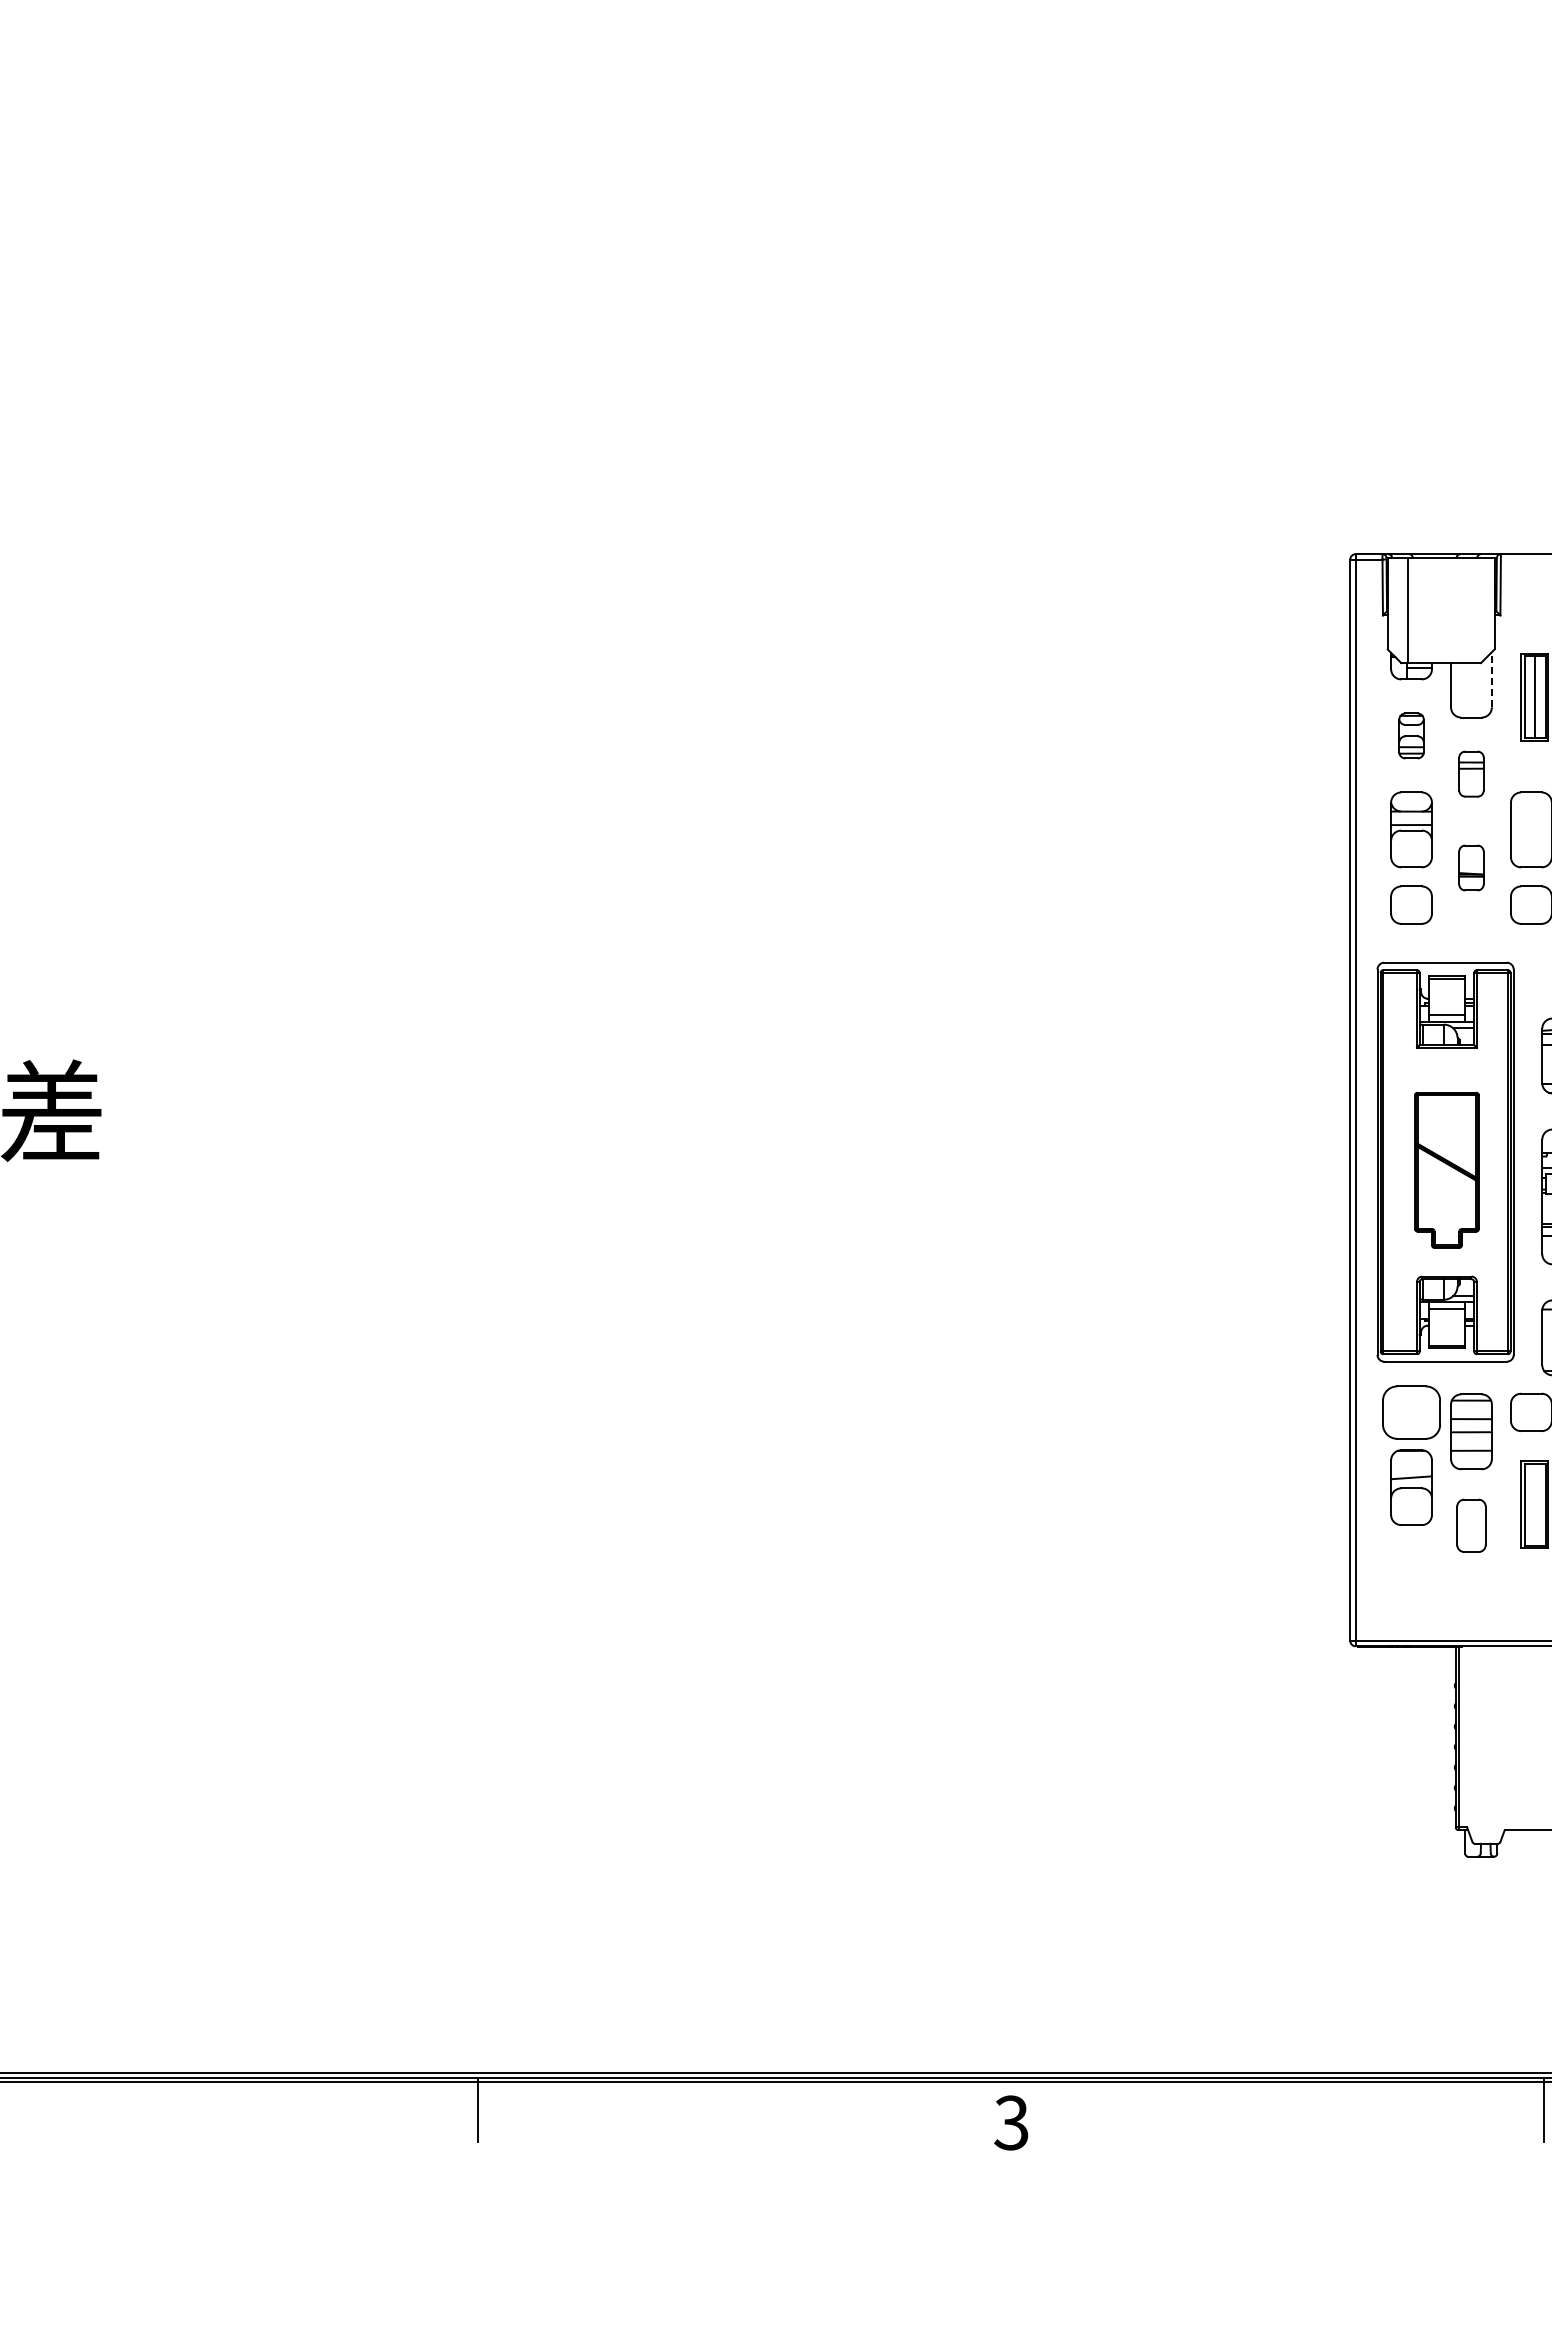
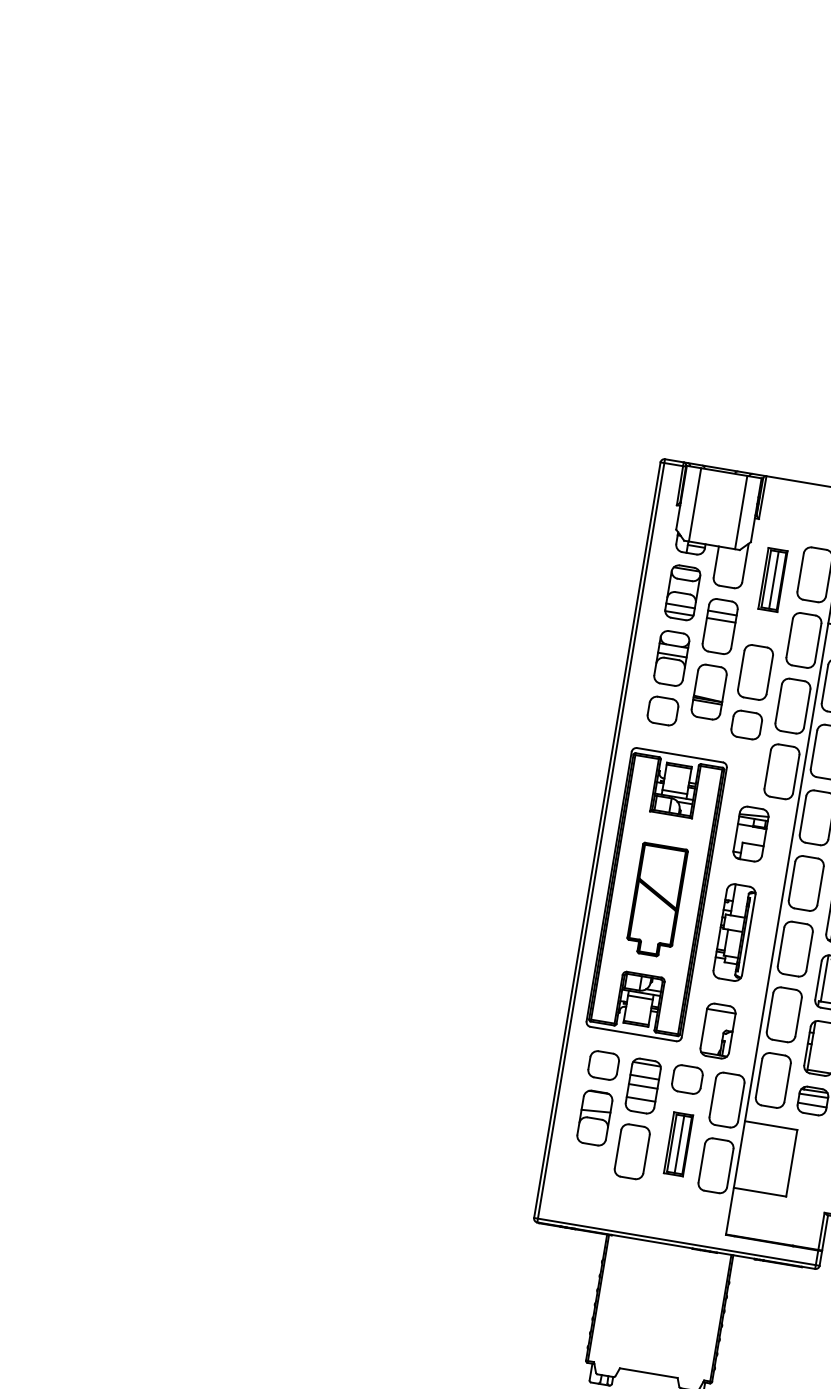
line: (1474, 610) -> (741, 512), added
line: (1491, 679) -> (745, 562), dashed -> solid
part: (1411, 735) -> (682, 592), size x1.67
part: (1471, 773) -> (720, 626), size x1.67
part: (1471, 867) -> (709, 691), size x1.67
part: (1411, 1411) -> (603, 1064), size x0.71
line: (1535, 1504) -> (679, 1144), added
part: (1471, 1525) -> (632, 1151), size x1.43

